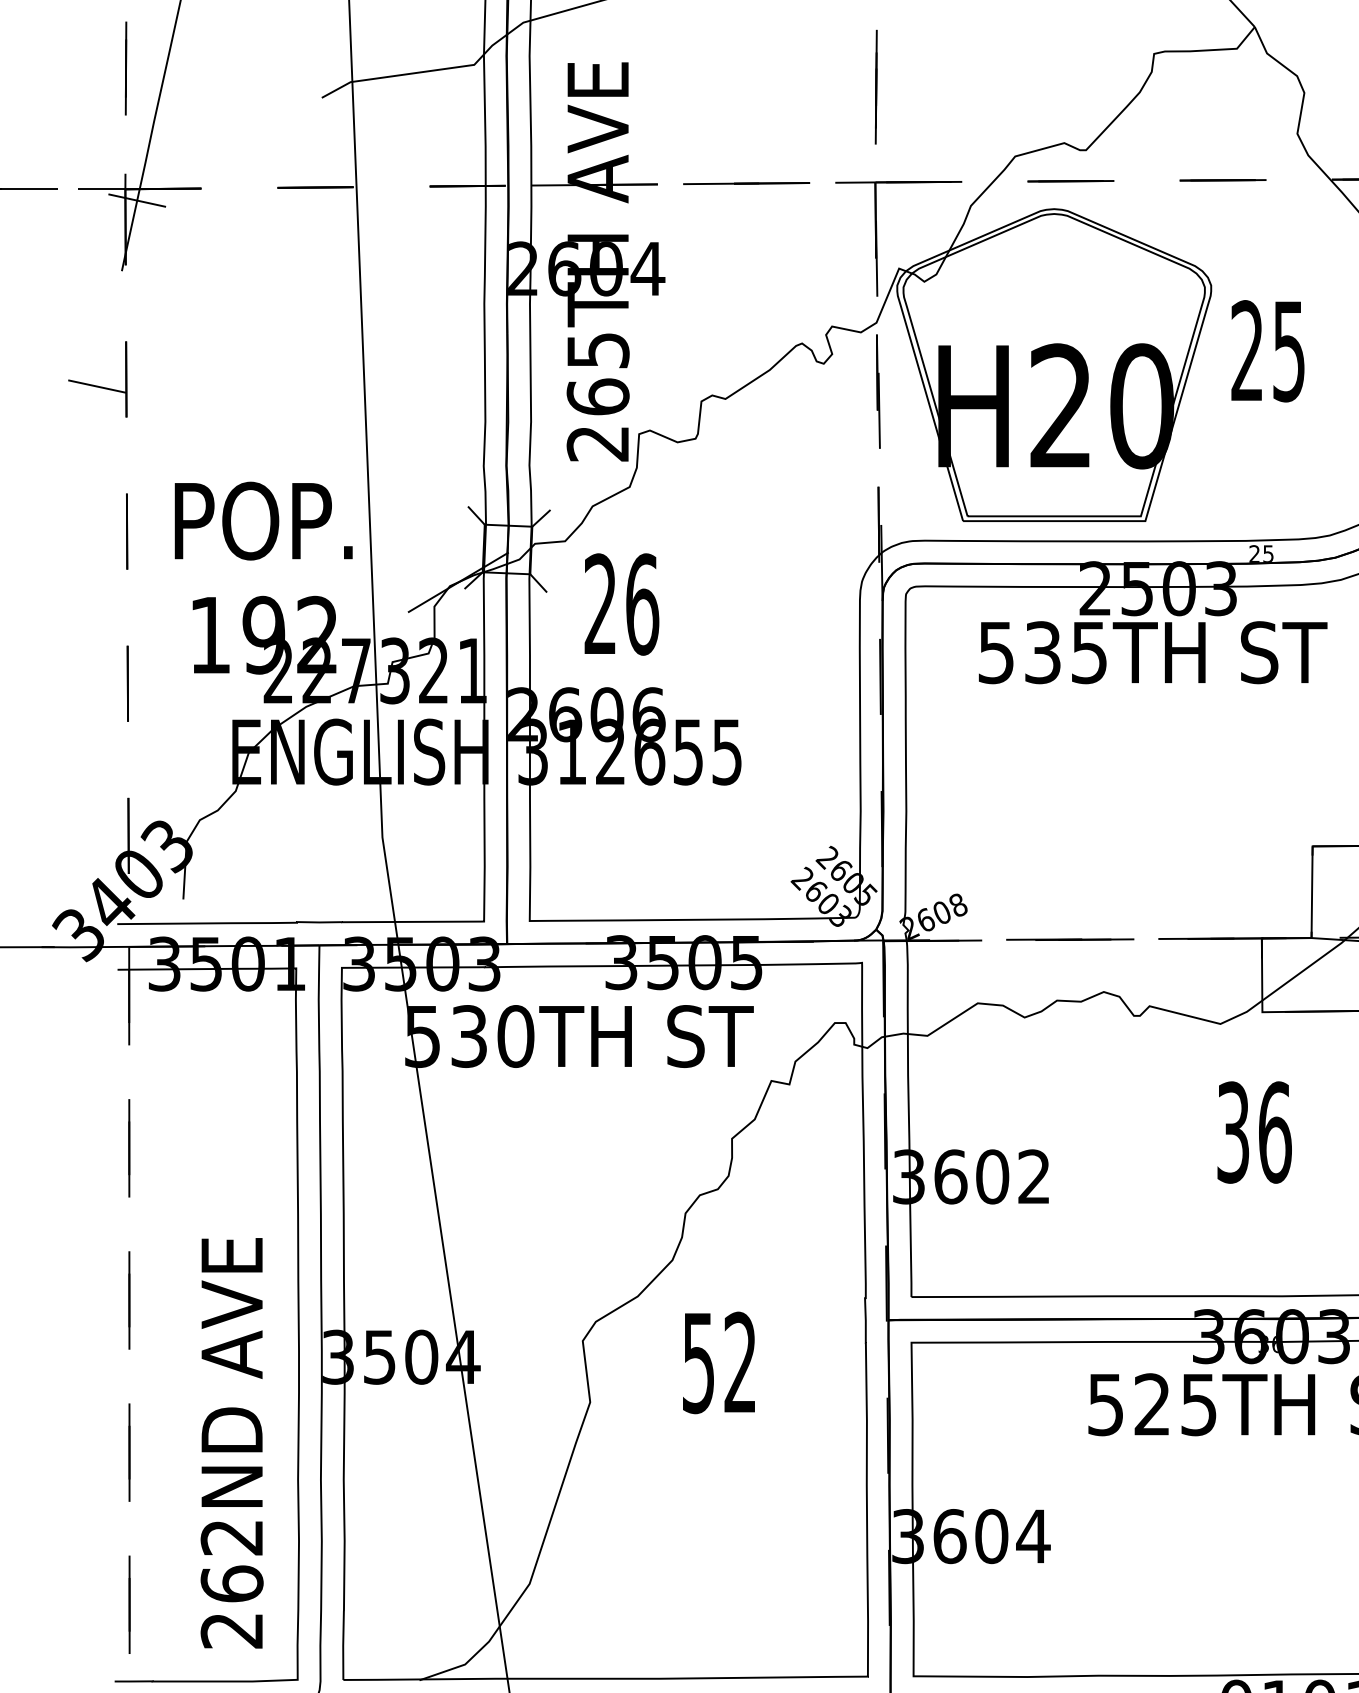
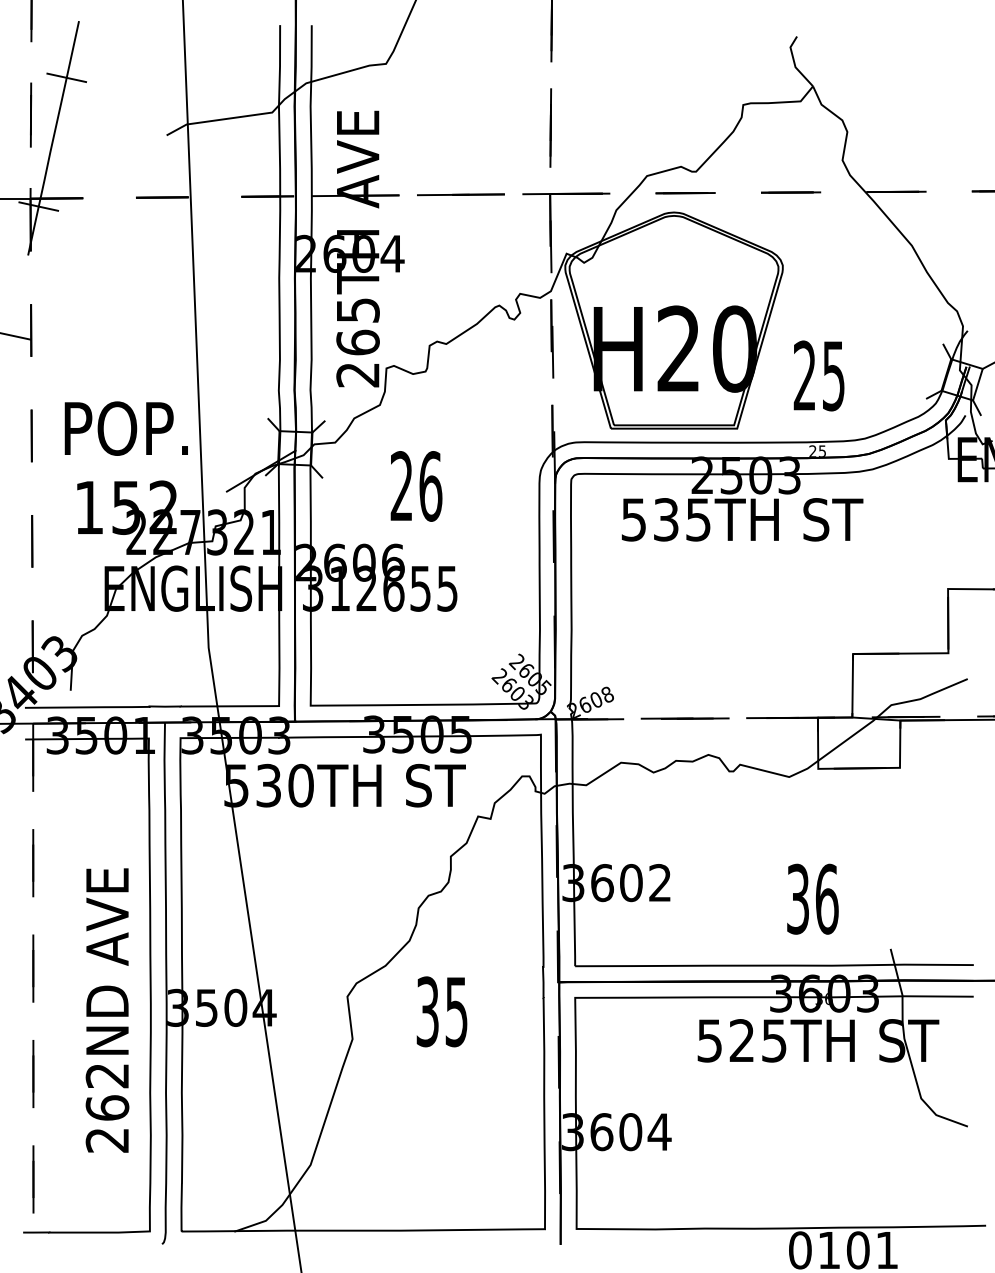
line: (177, 14) -> (66, 77), added
text: (1267, 350) -> (818, 375), moved
text: (621, 604) -> (416, 486), moved
text: (263, 634) -> (126, 507), 192 -> 152
text: (1254, 1131) -> (812, 898), moved
text: (719, 1362) -> (442, 1011), 52 -> 35
text: (232, 1443) -> (107, 1010), moved

